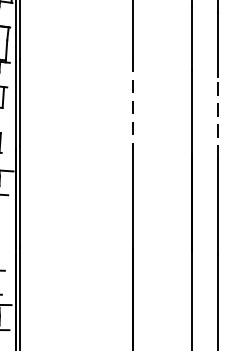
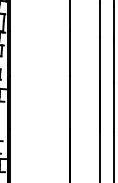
line: (133, 102) -> (69, 53), dashed -> solid
line: (217, 117) -> (113, 61), dashed -> solid

